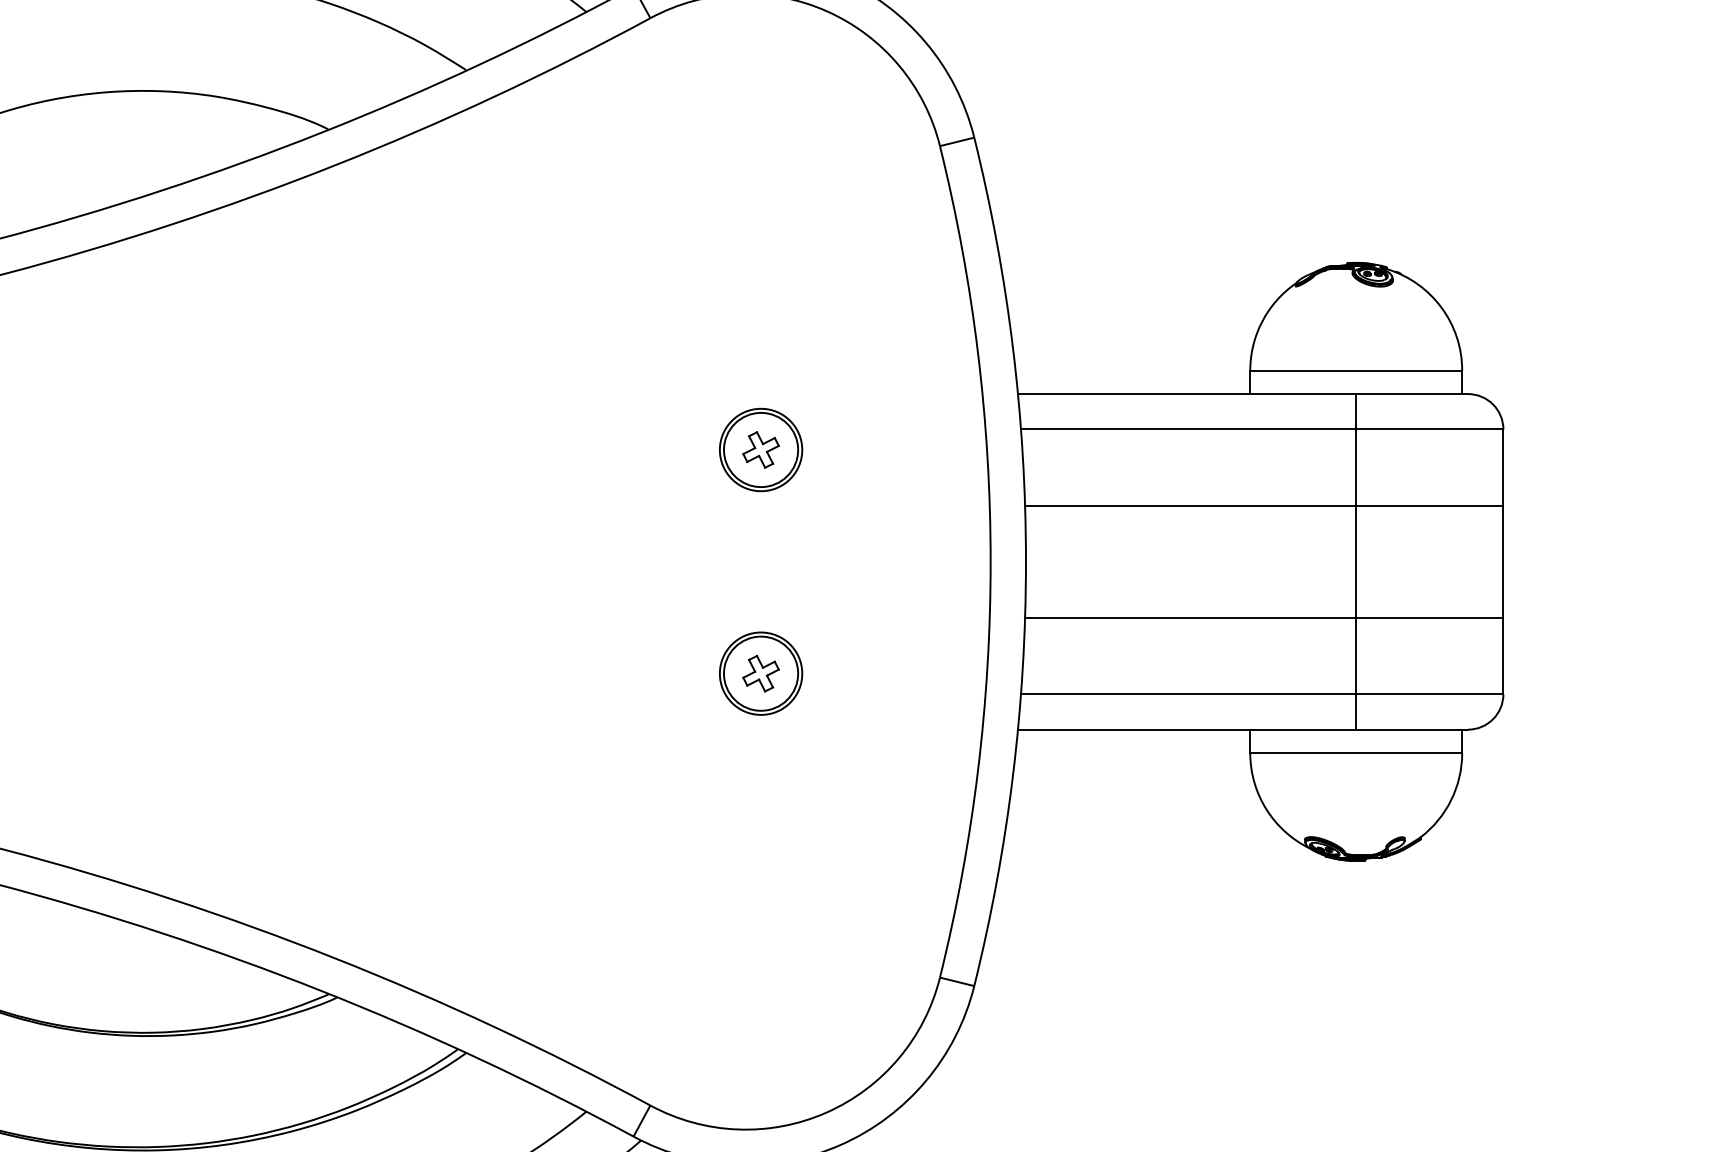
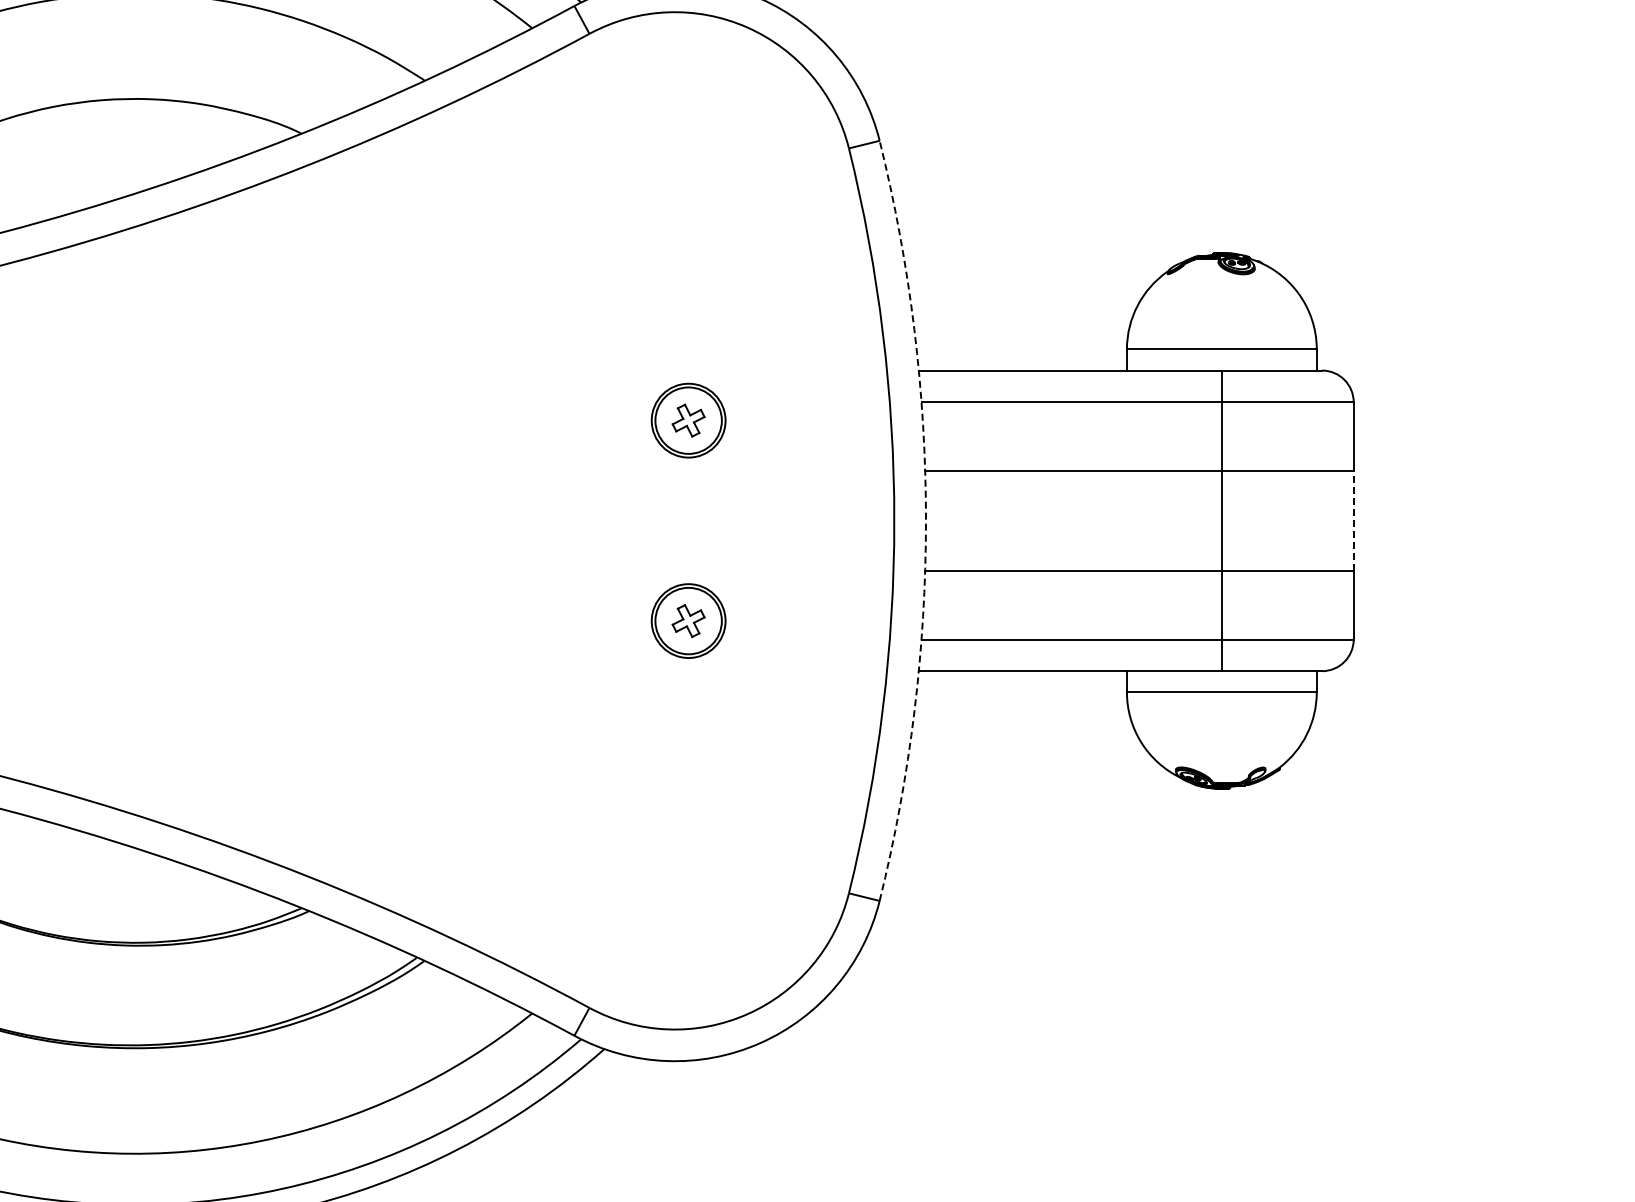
arc: (1025, 561) -> (925, 520), solid -> dashed
line: (1503, 561) -> (1353, 520), solid -> dashed

